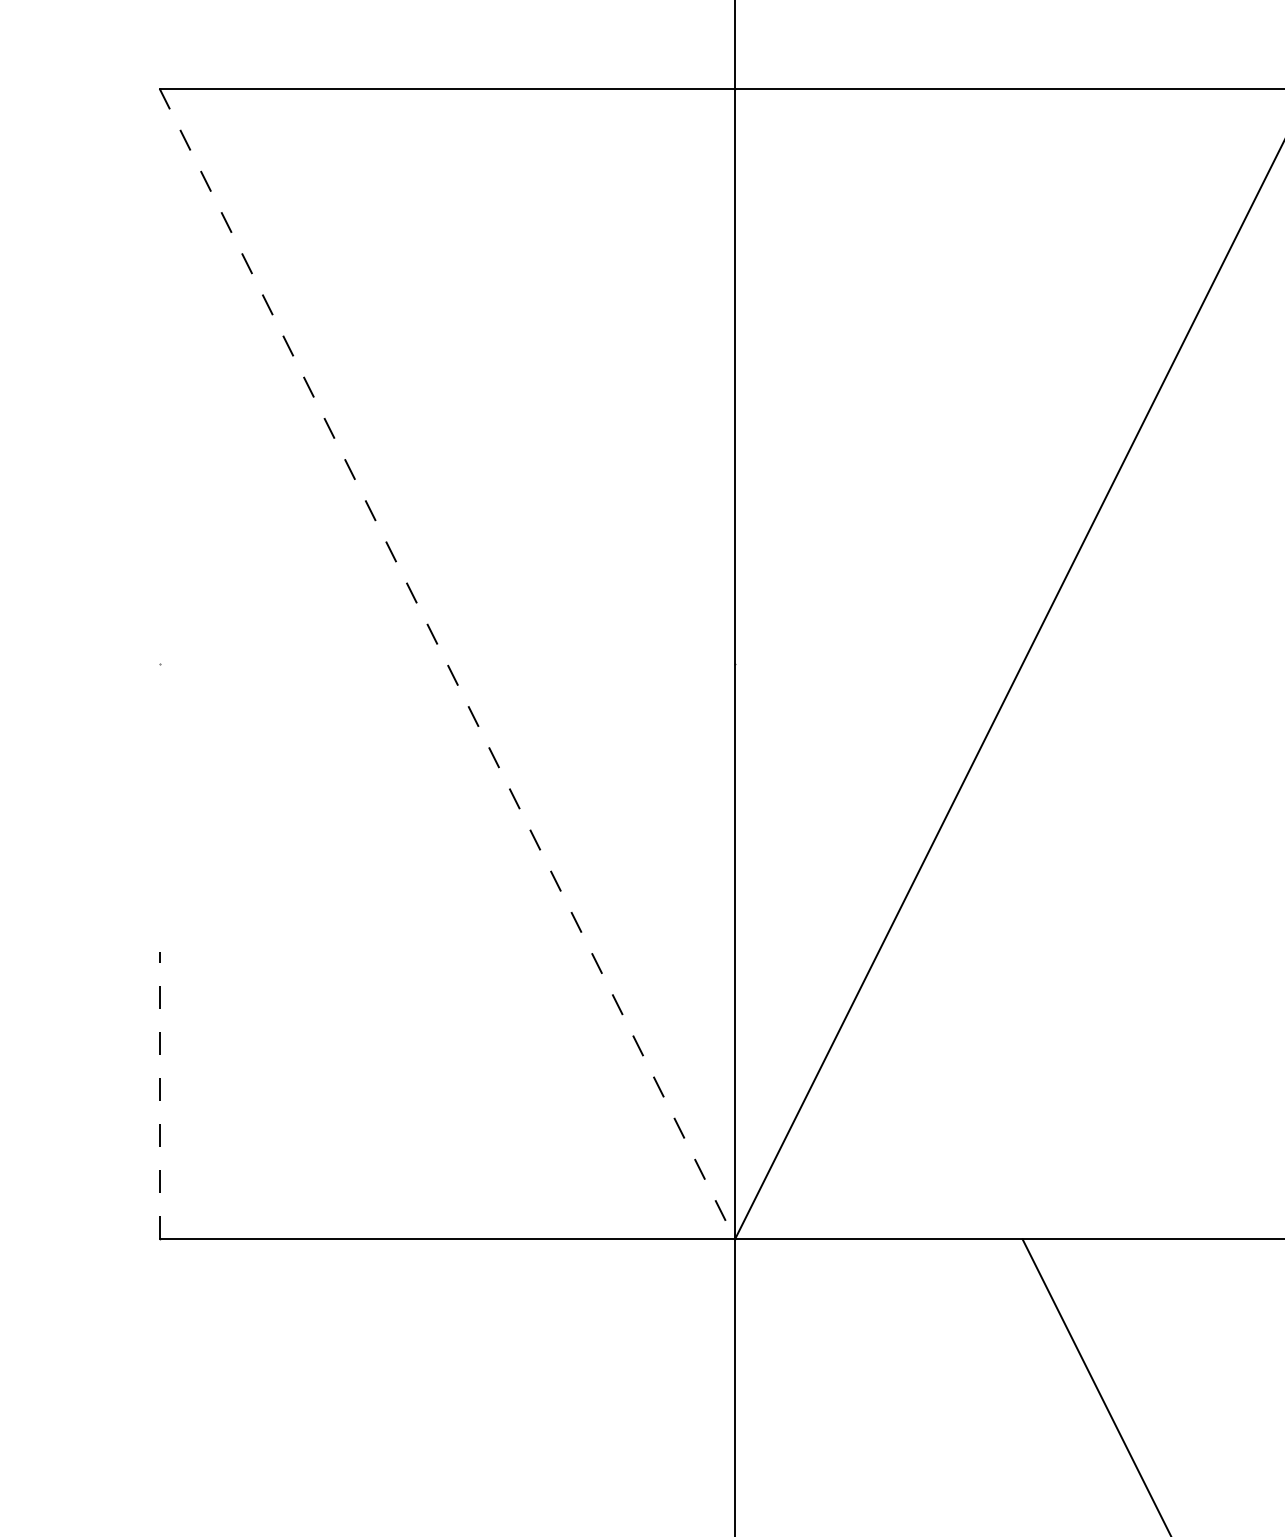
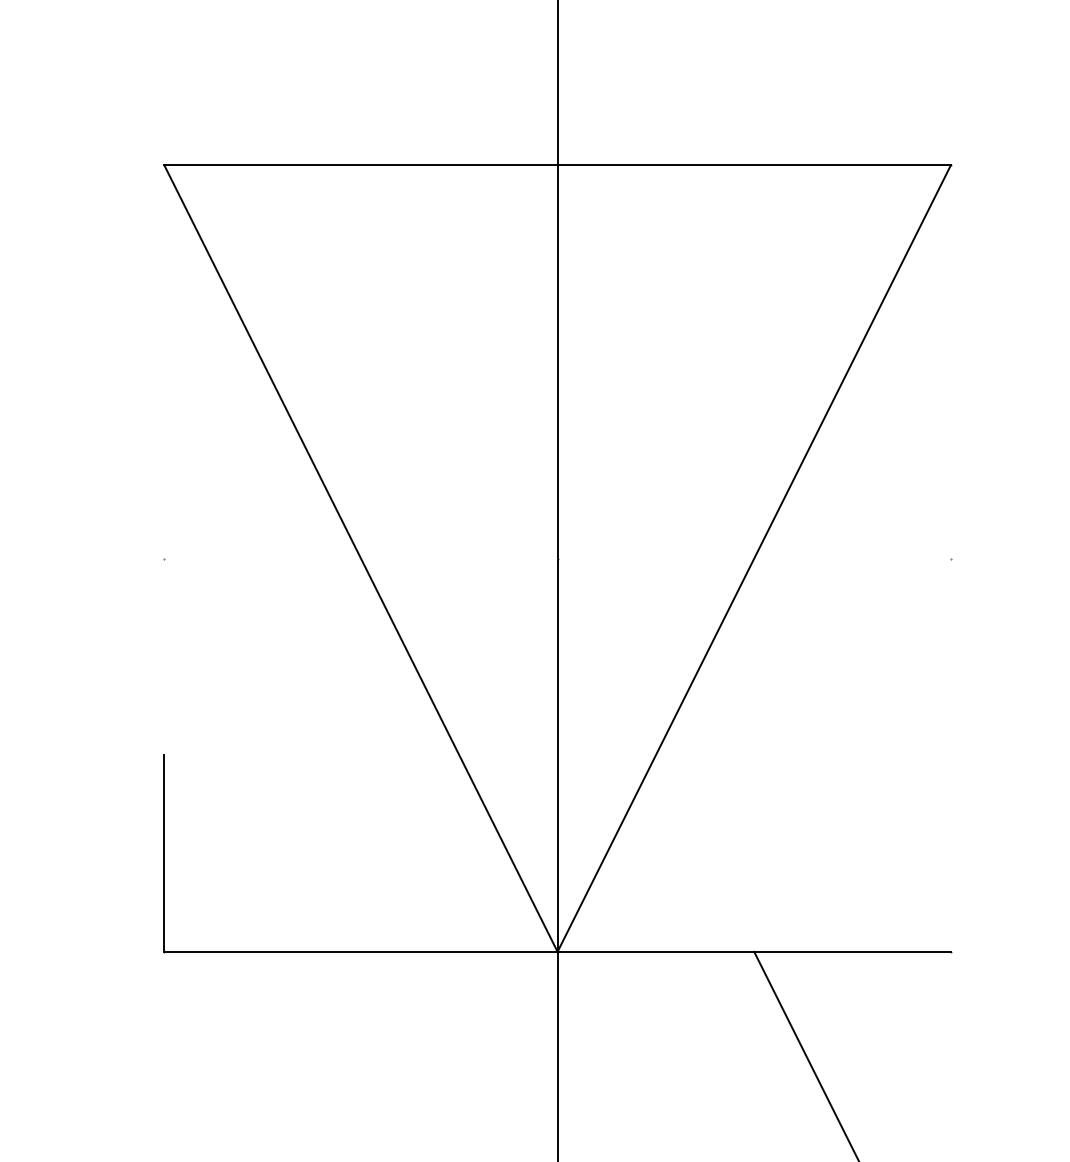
line: (448, 663) -> (361, 558), dashed -> solid
line: (159, 1095) -> (164, 853), dashed -> solid

